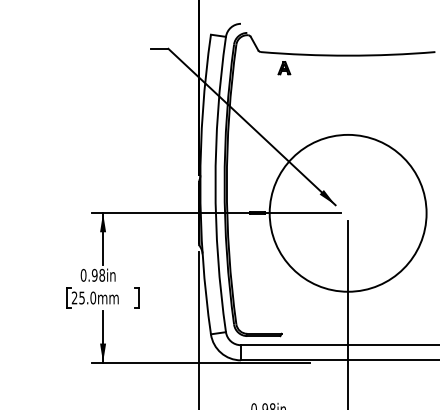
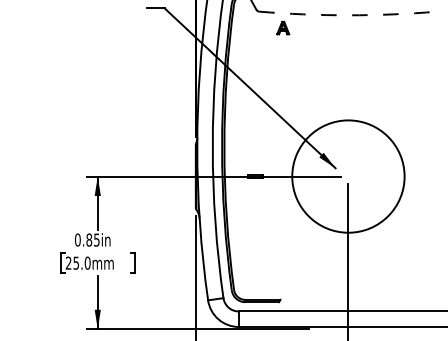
arc: (348, 55) -> (348, 15), solid -> dashed
circle: (347, 212) -> (347, 175), size x0.7
text: (98, 274) -> (93, 239), 0.98in -> 0.85in

